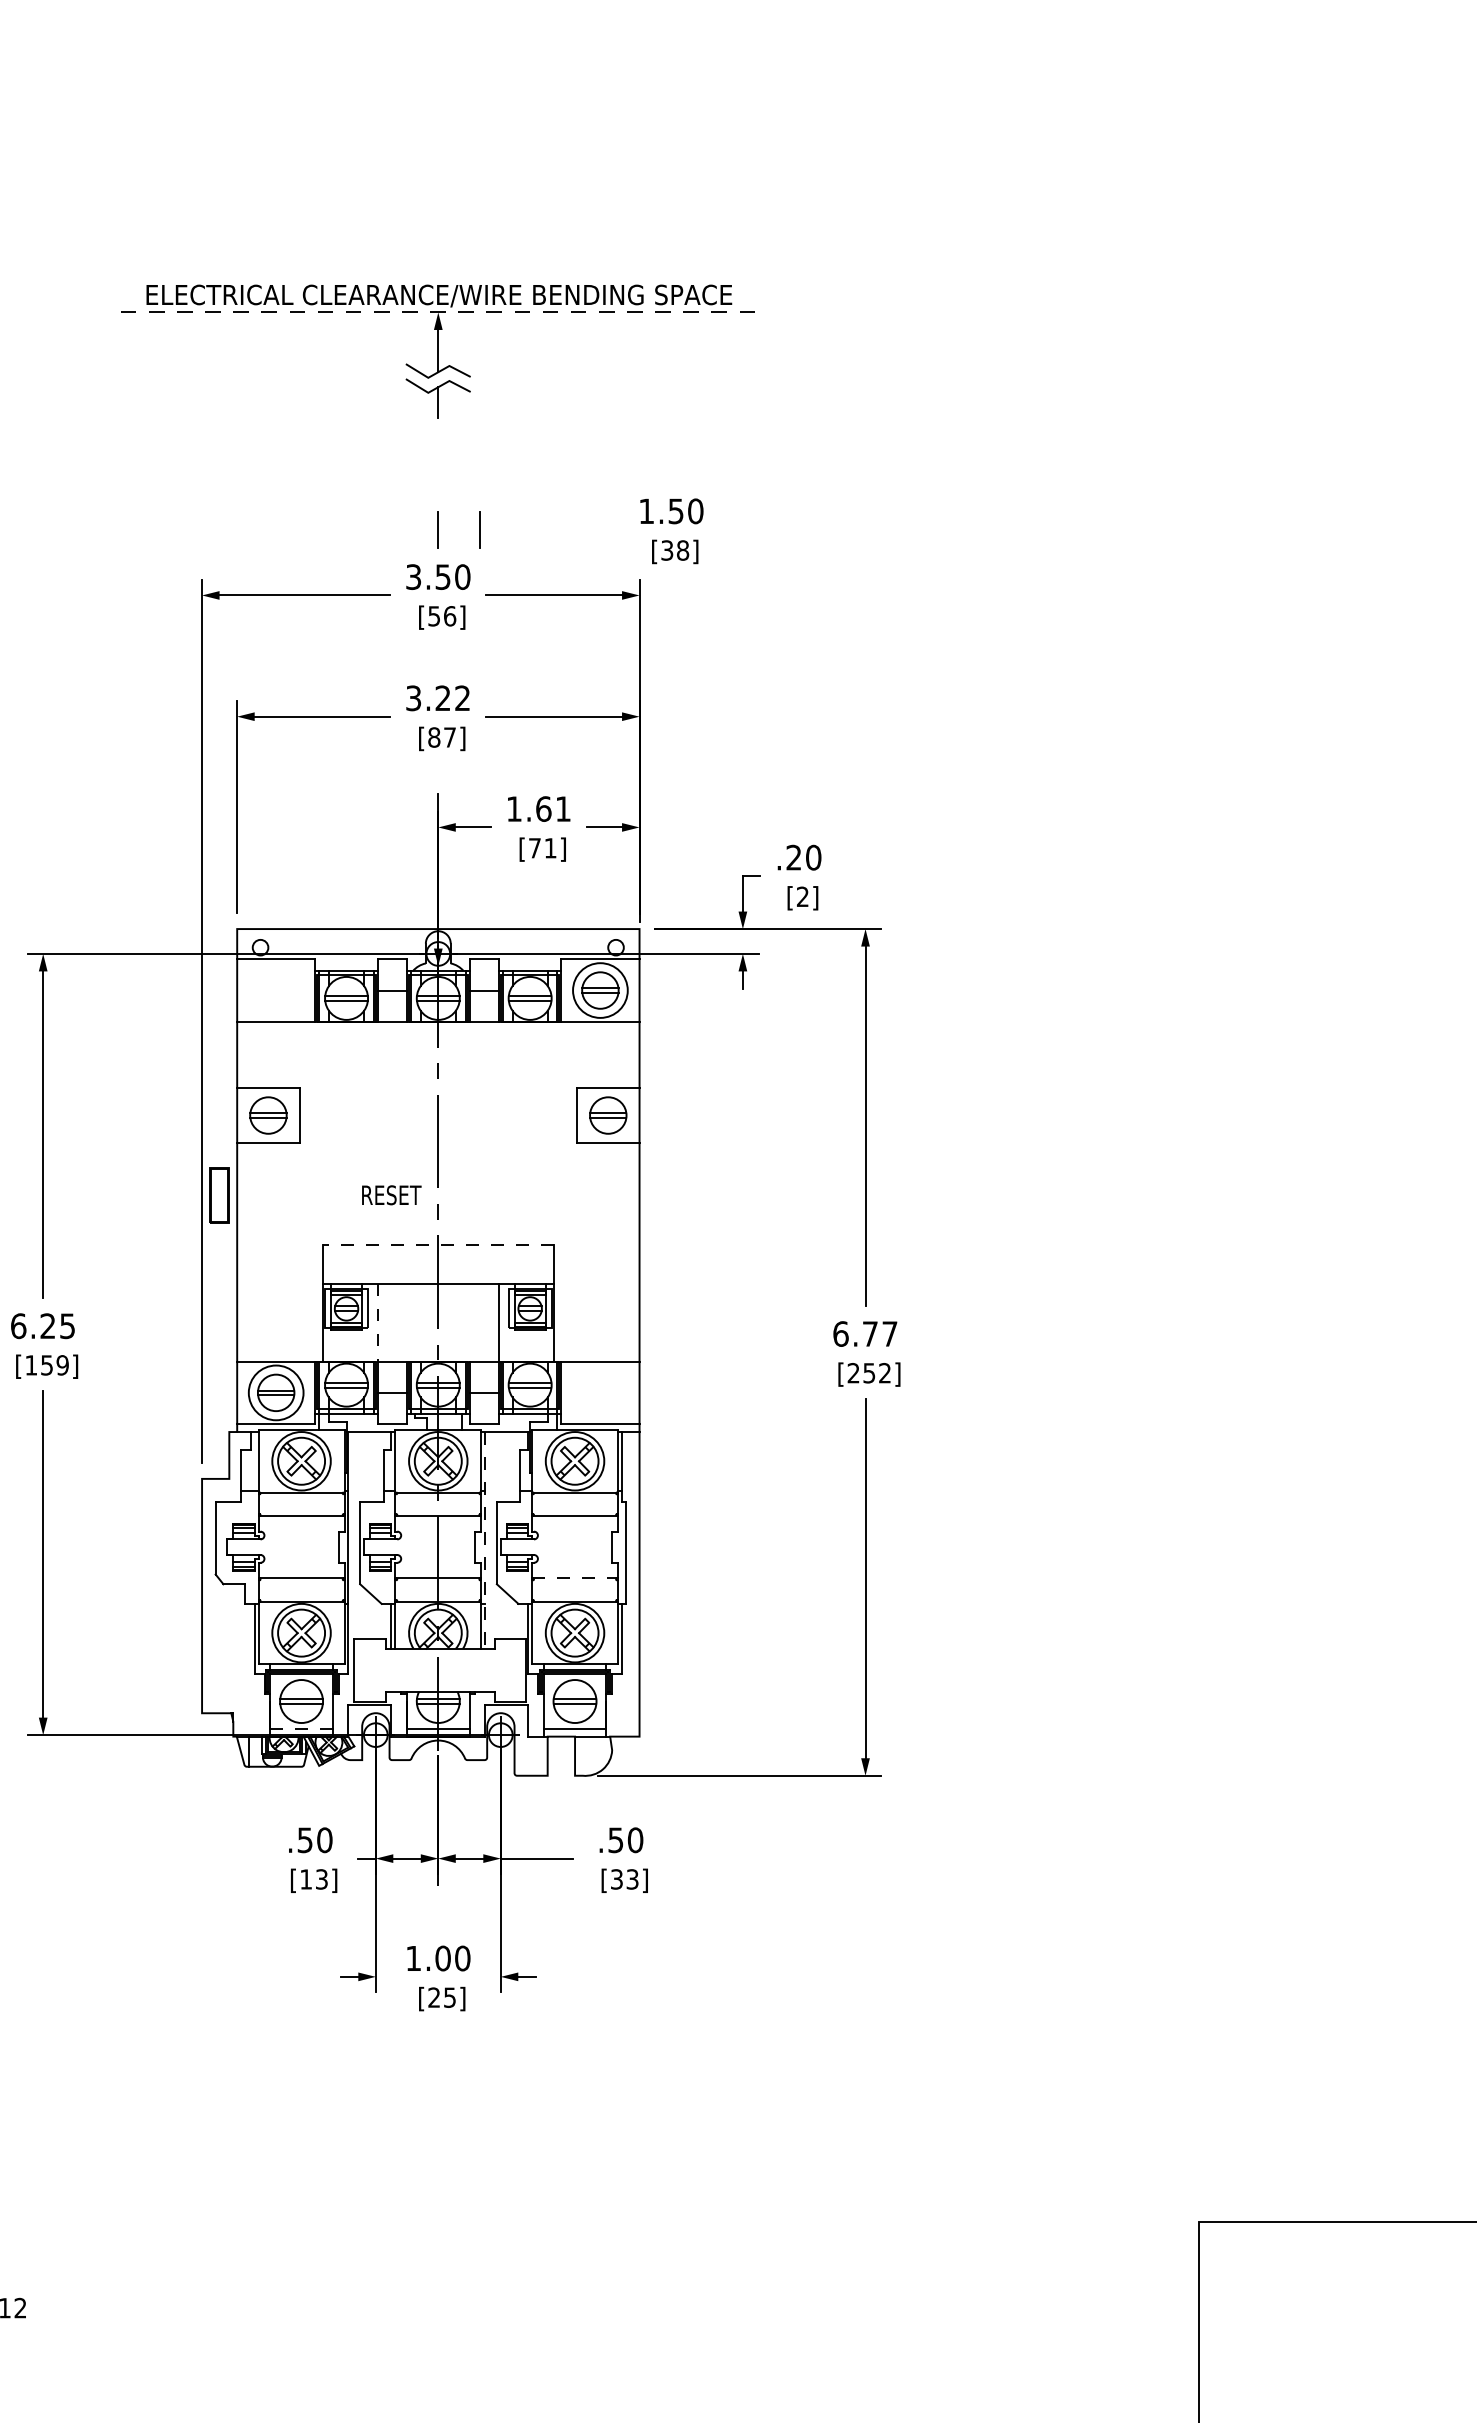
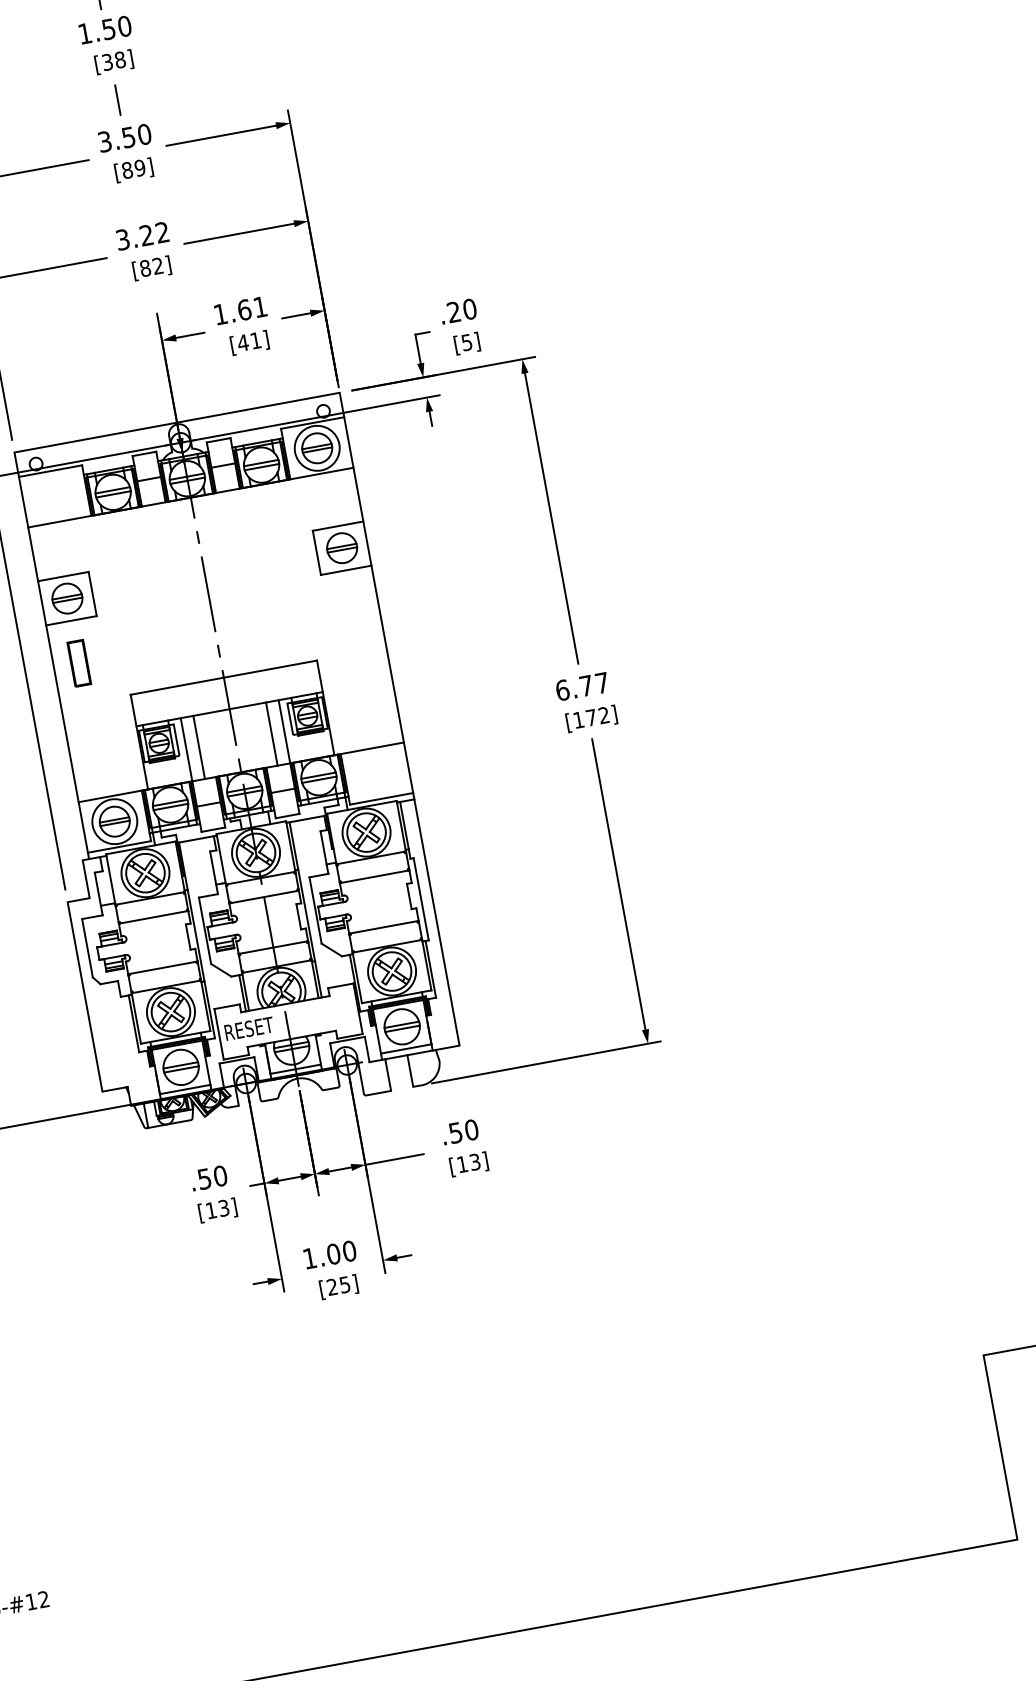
line: (479, 529) -> (151, 93), removed
text: (671, 531) -> (108, 46), moved
text: (442, 616) -> (134, 169), [56] -> [89]
text: (449, 737) -> (157, 266), [87] -> [82]
text: (534, 848) -> (242, 343), [71] -> [41]
text: (802, 896) -> (466, 342), [2] -> [5]
part: (219, 1195) -> (79, 663), moved
text: (391, 1195) -> (249, 1028), moved
line: (437, 1244) -> (223, 677), dashed -> solid
line: (393, 1322) -> (199, 747), added
line: (483, 1322) -> (271, 734), added
line: (377, 1323) -> (186, 750), dashed -> solid
text: (861, 1373) -> (585, 719), [252] -> [172]
line: (485, 1540) -> (305, 909), dashed -> solid
line: (575, 1578) -> (384, 927), dashed -> solid
line: (301, 1728) -> (185, 1089), dashed -> solid
text: (616, 1879) -> (462, 1164), [33] -> [13]

